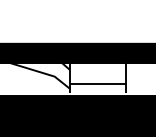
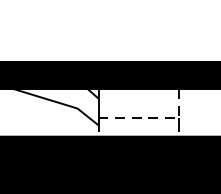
line: (109, 83) -> (155, 118), solid -> dashed

